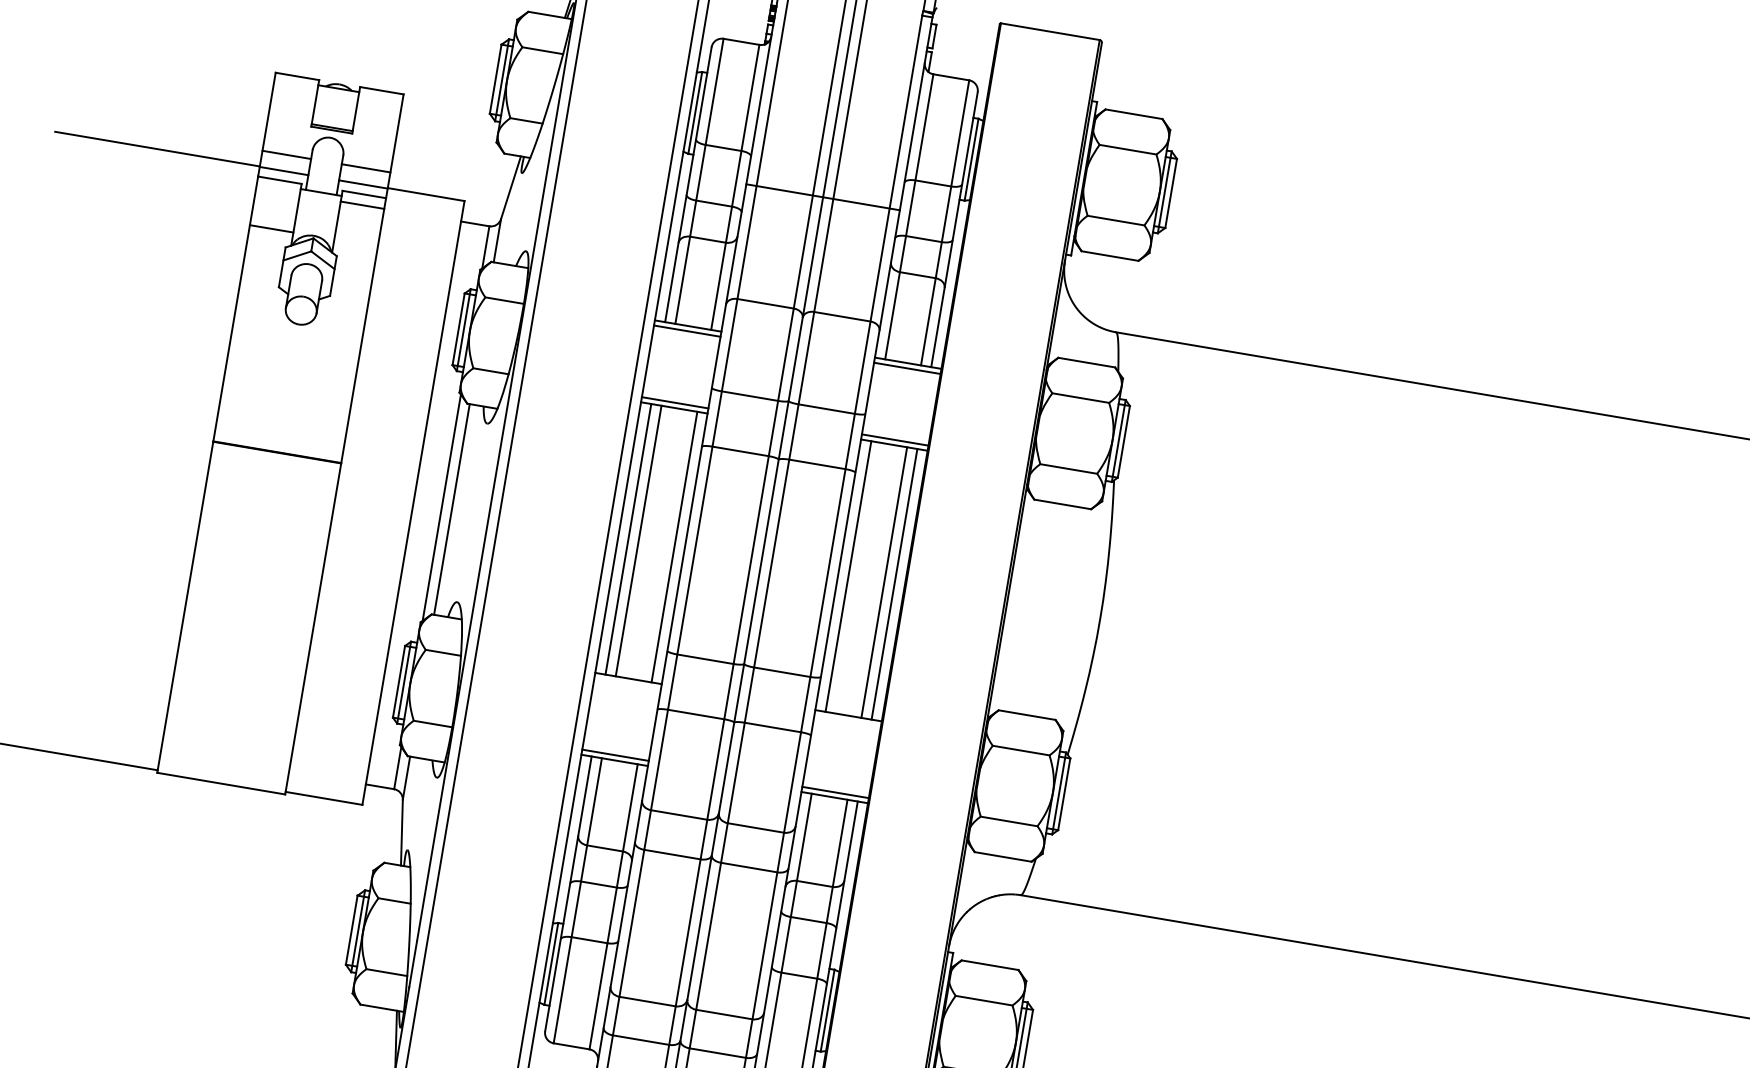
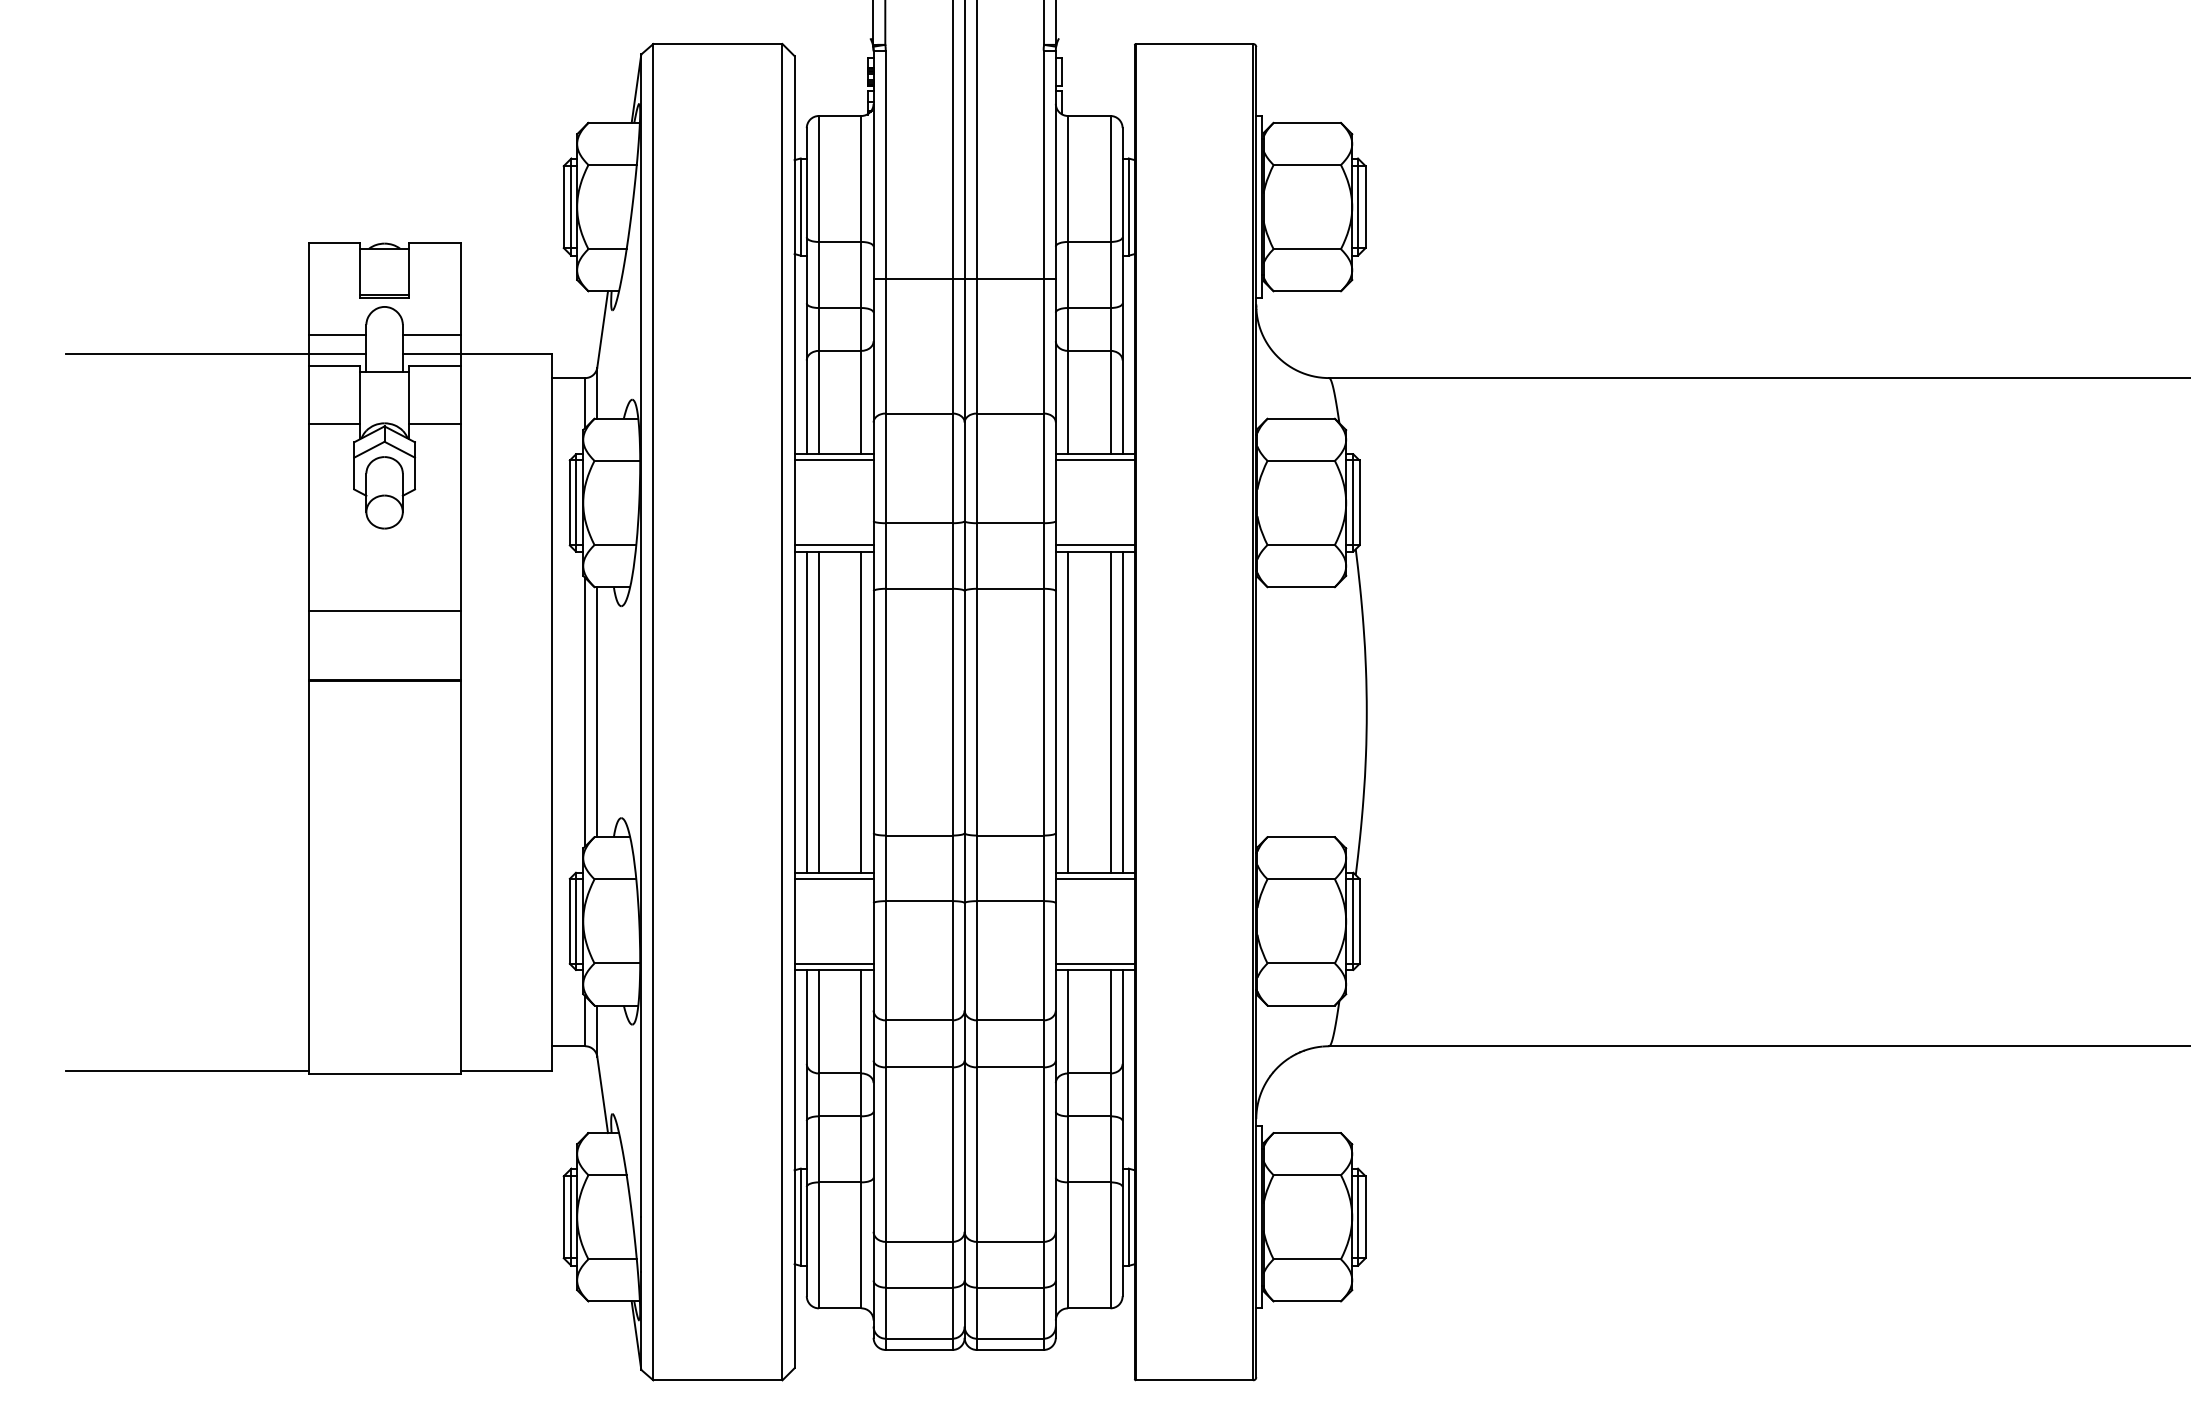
line: (362, 205) -> (434, 423), moved
line: (287, 393) -> (384, 610), added
line: (627, 683) -> (833, 878), added
line: (847, 720) -> (1094, 878), added

